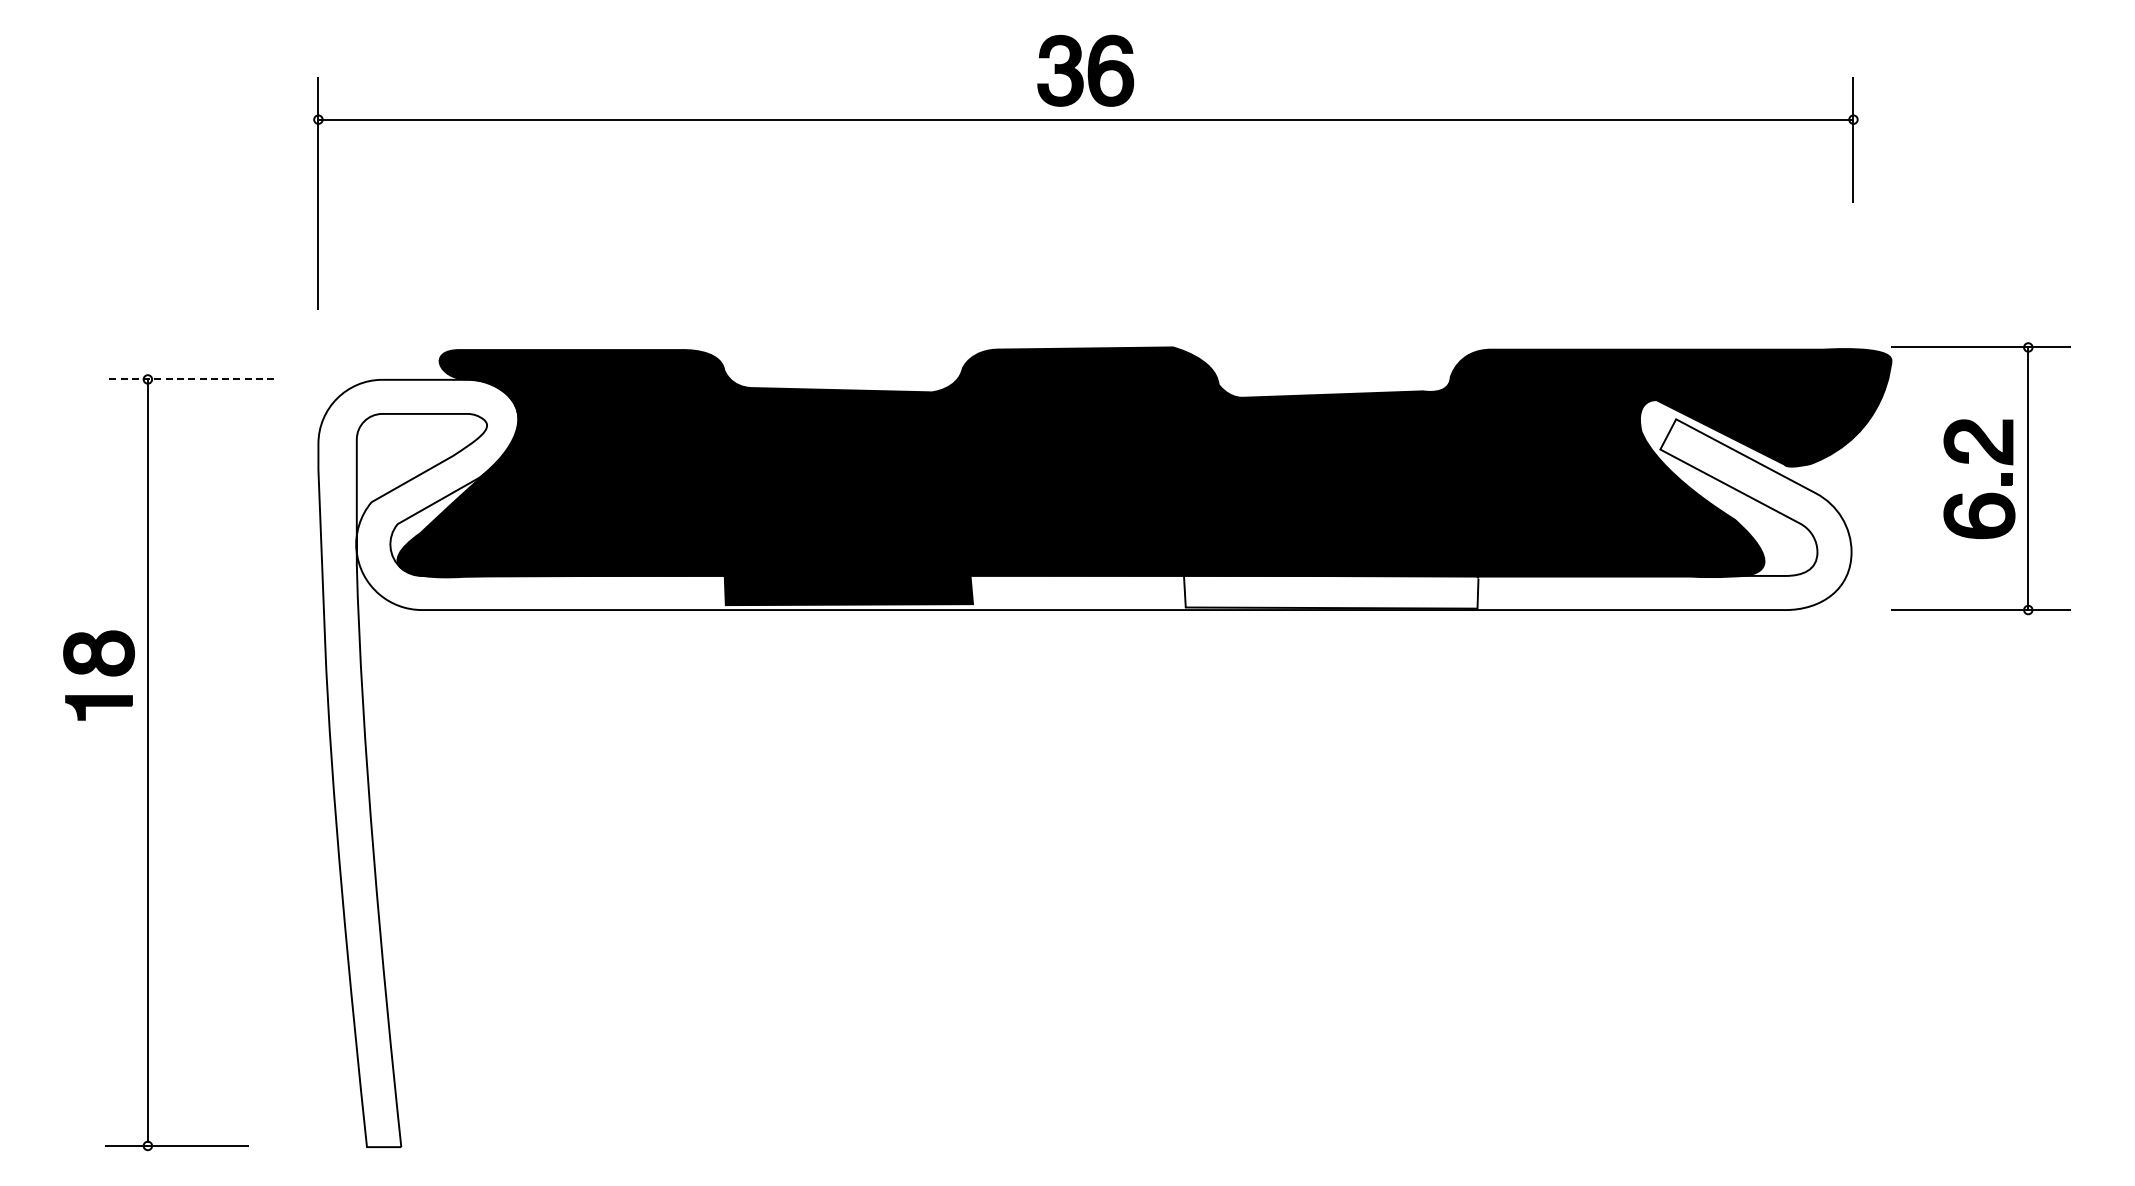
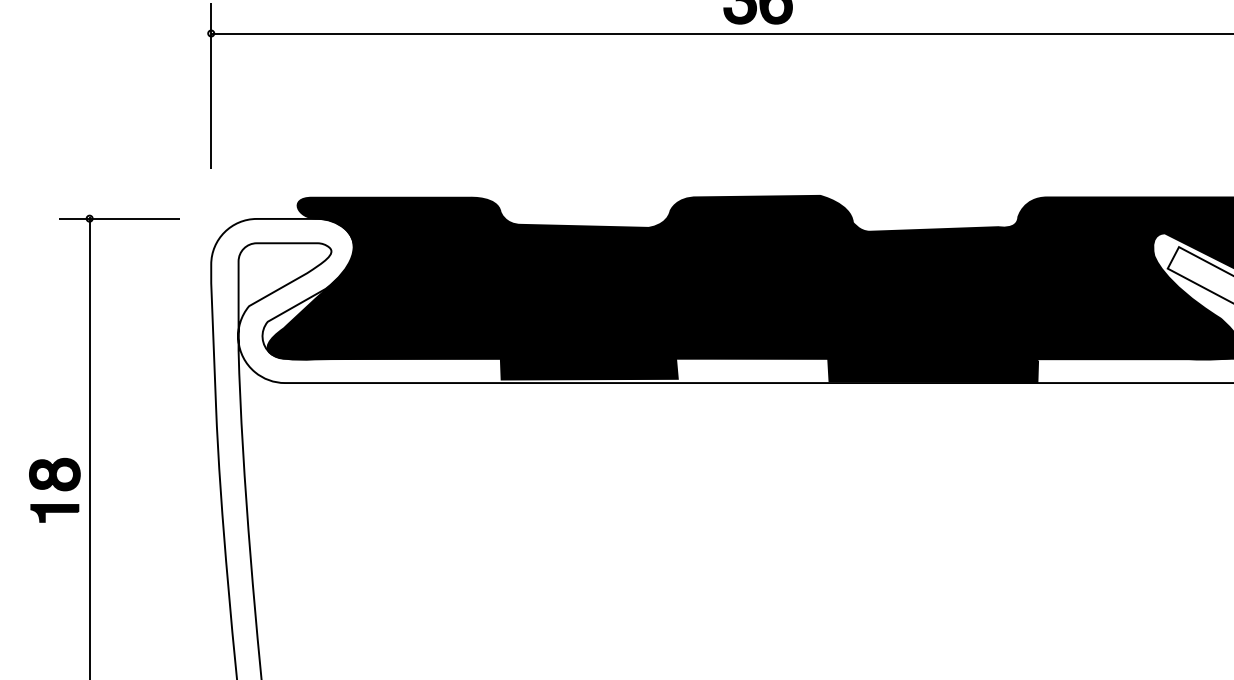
line: (189, 379) -> (119, 218), dashed -> solid
fill: (1331, 571) -> (933, 355), added
part: (98, 675) -> (54, 490), moved

